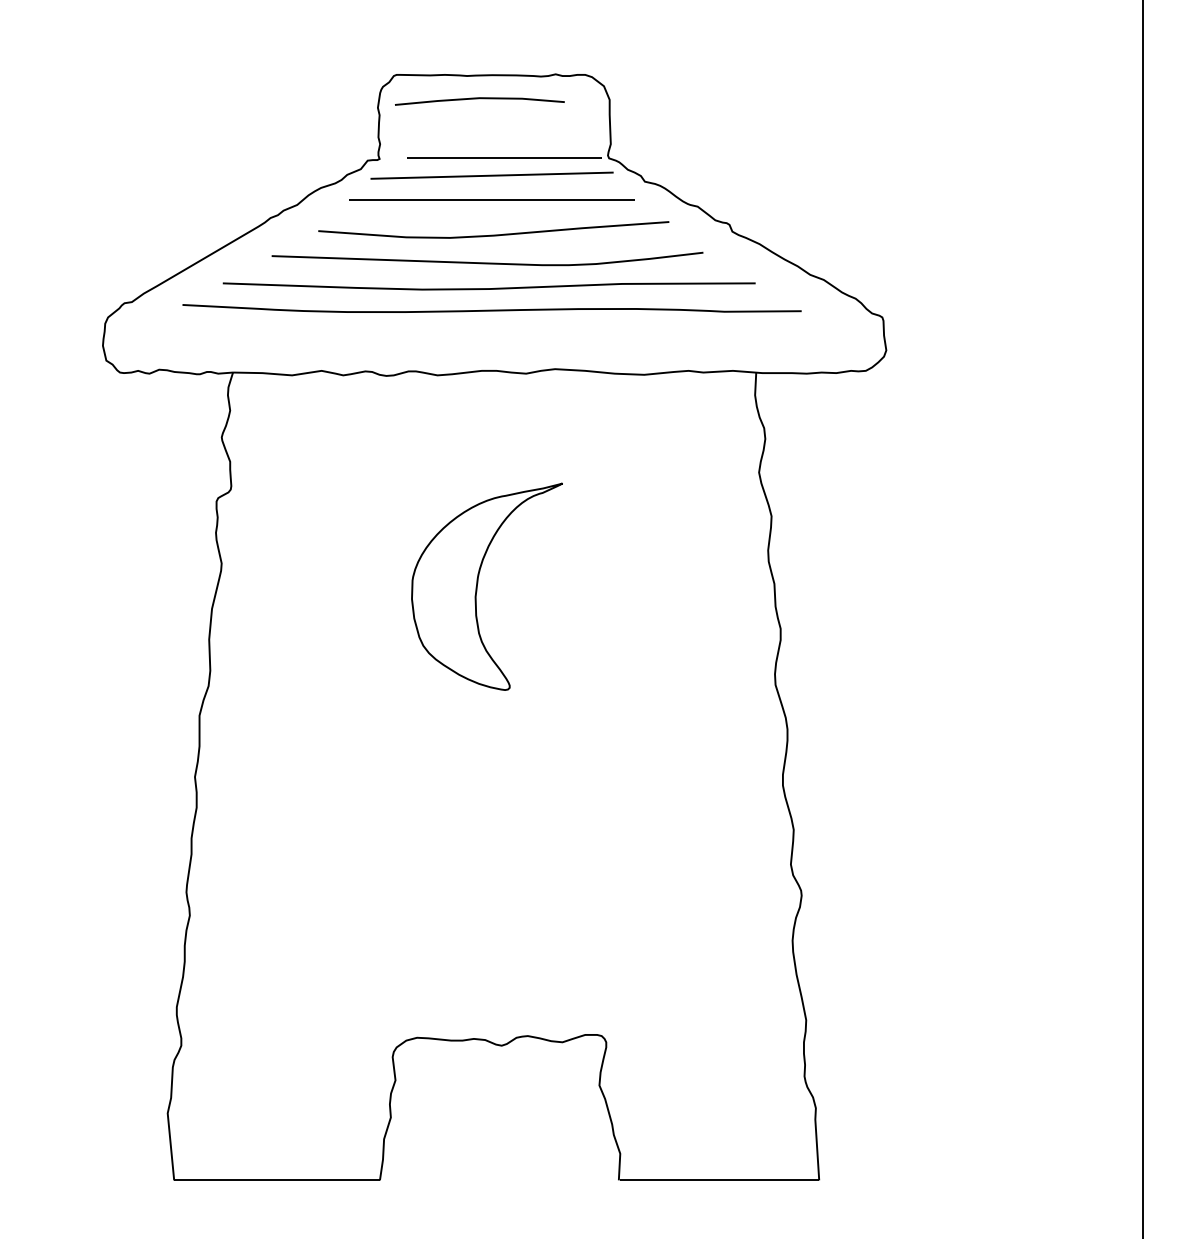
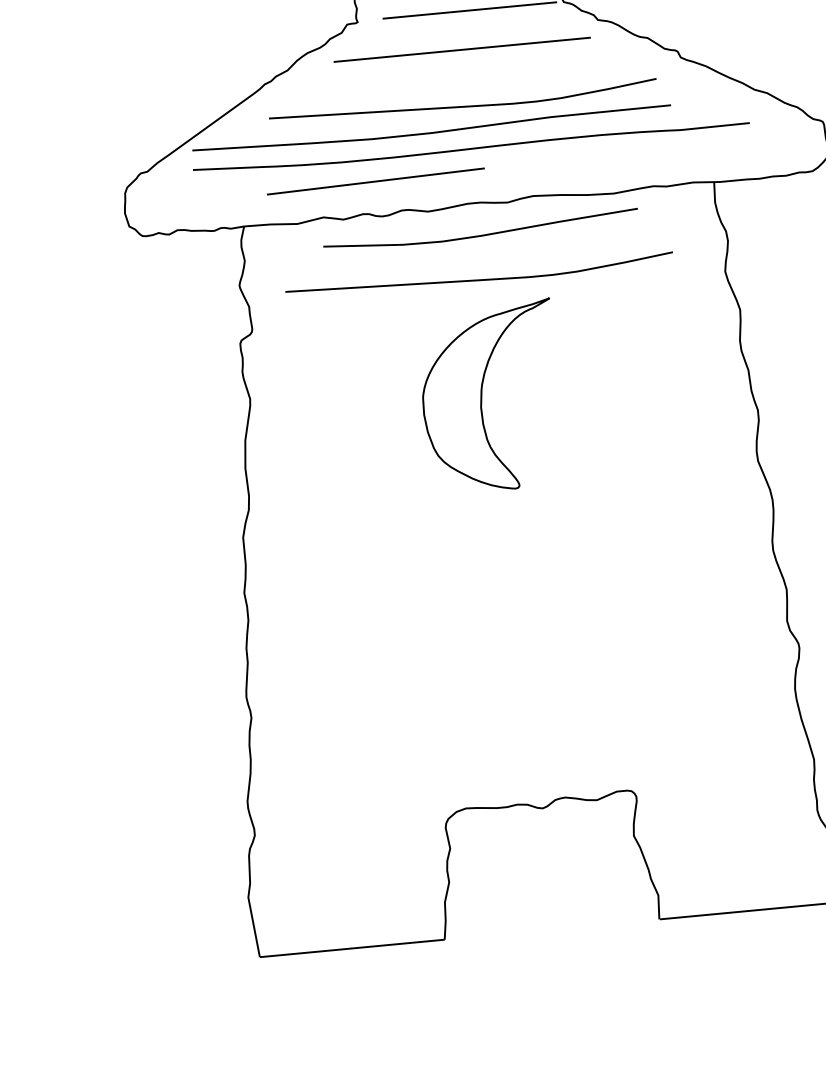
line: (491, 175) -> (375, 181), moved
curve: (493, 234) -> (481, 234), moved
curve: (488, 288) -> (431, 132), moved
curve: (487, 455) -> (479, 279), added

